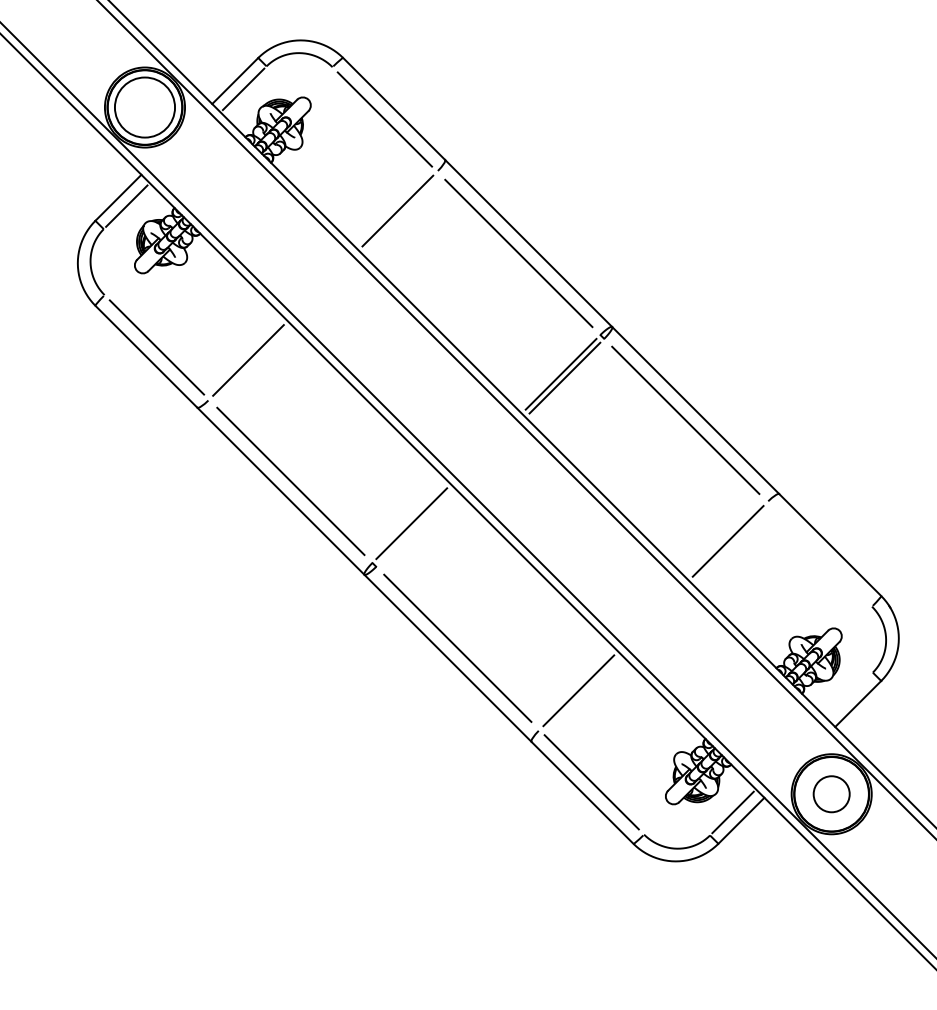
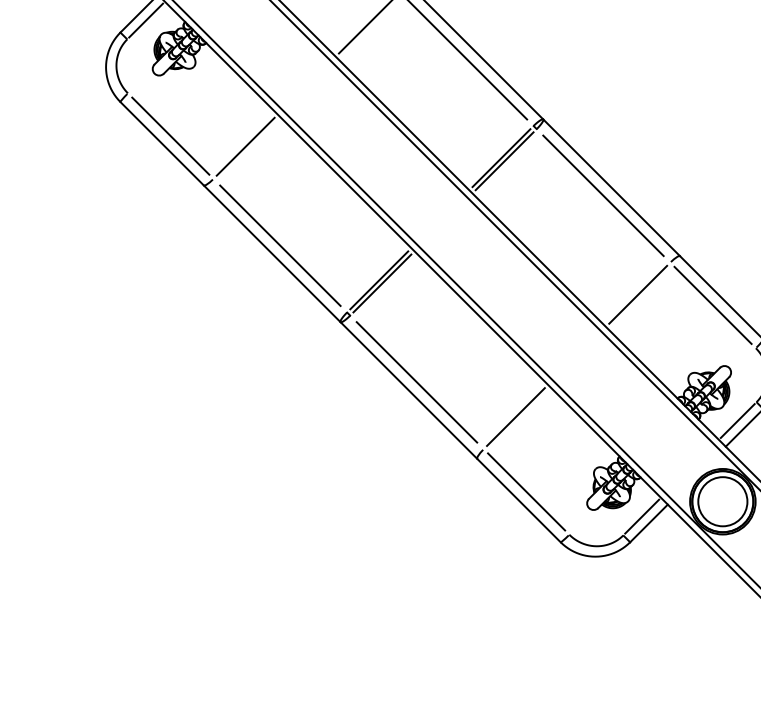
line: (415, 527) -> (382, 283), added
line: (819, 554) -> (712, 305), added
line: (849, 695) -> (737, 420), added
circle: (831, 794) -> (722, 501), size x1.67

